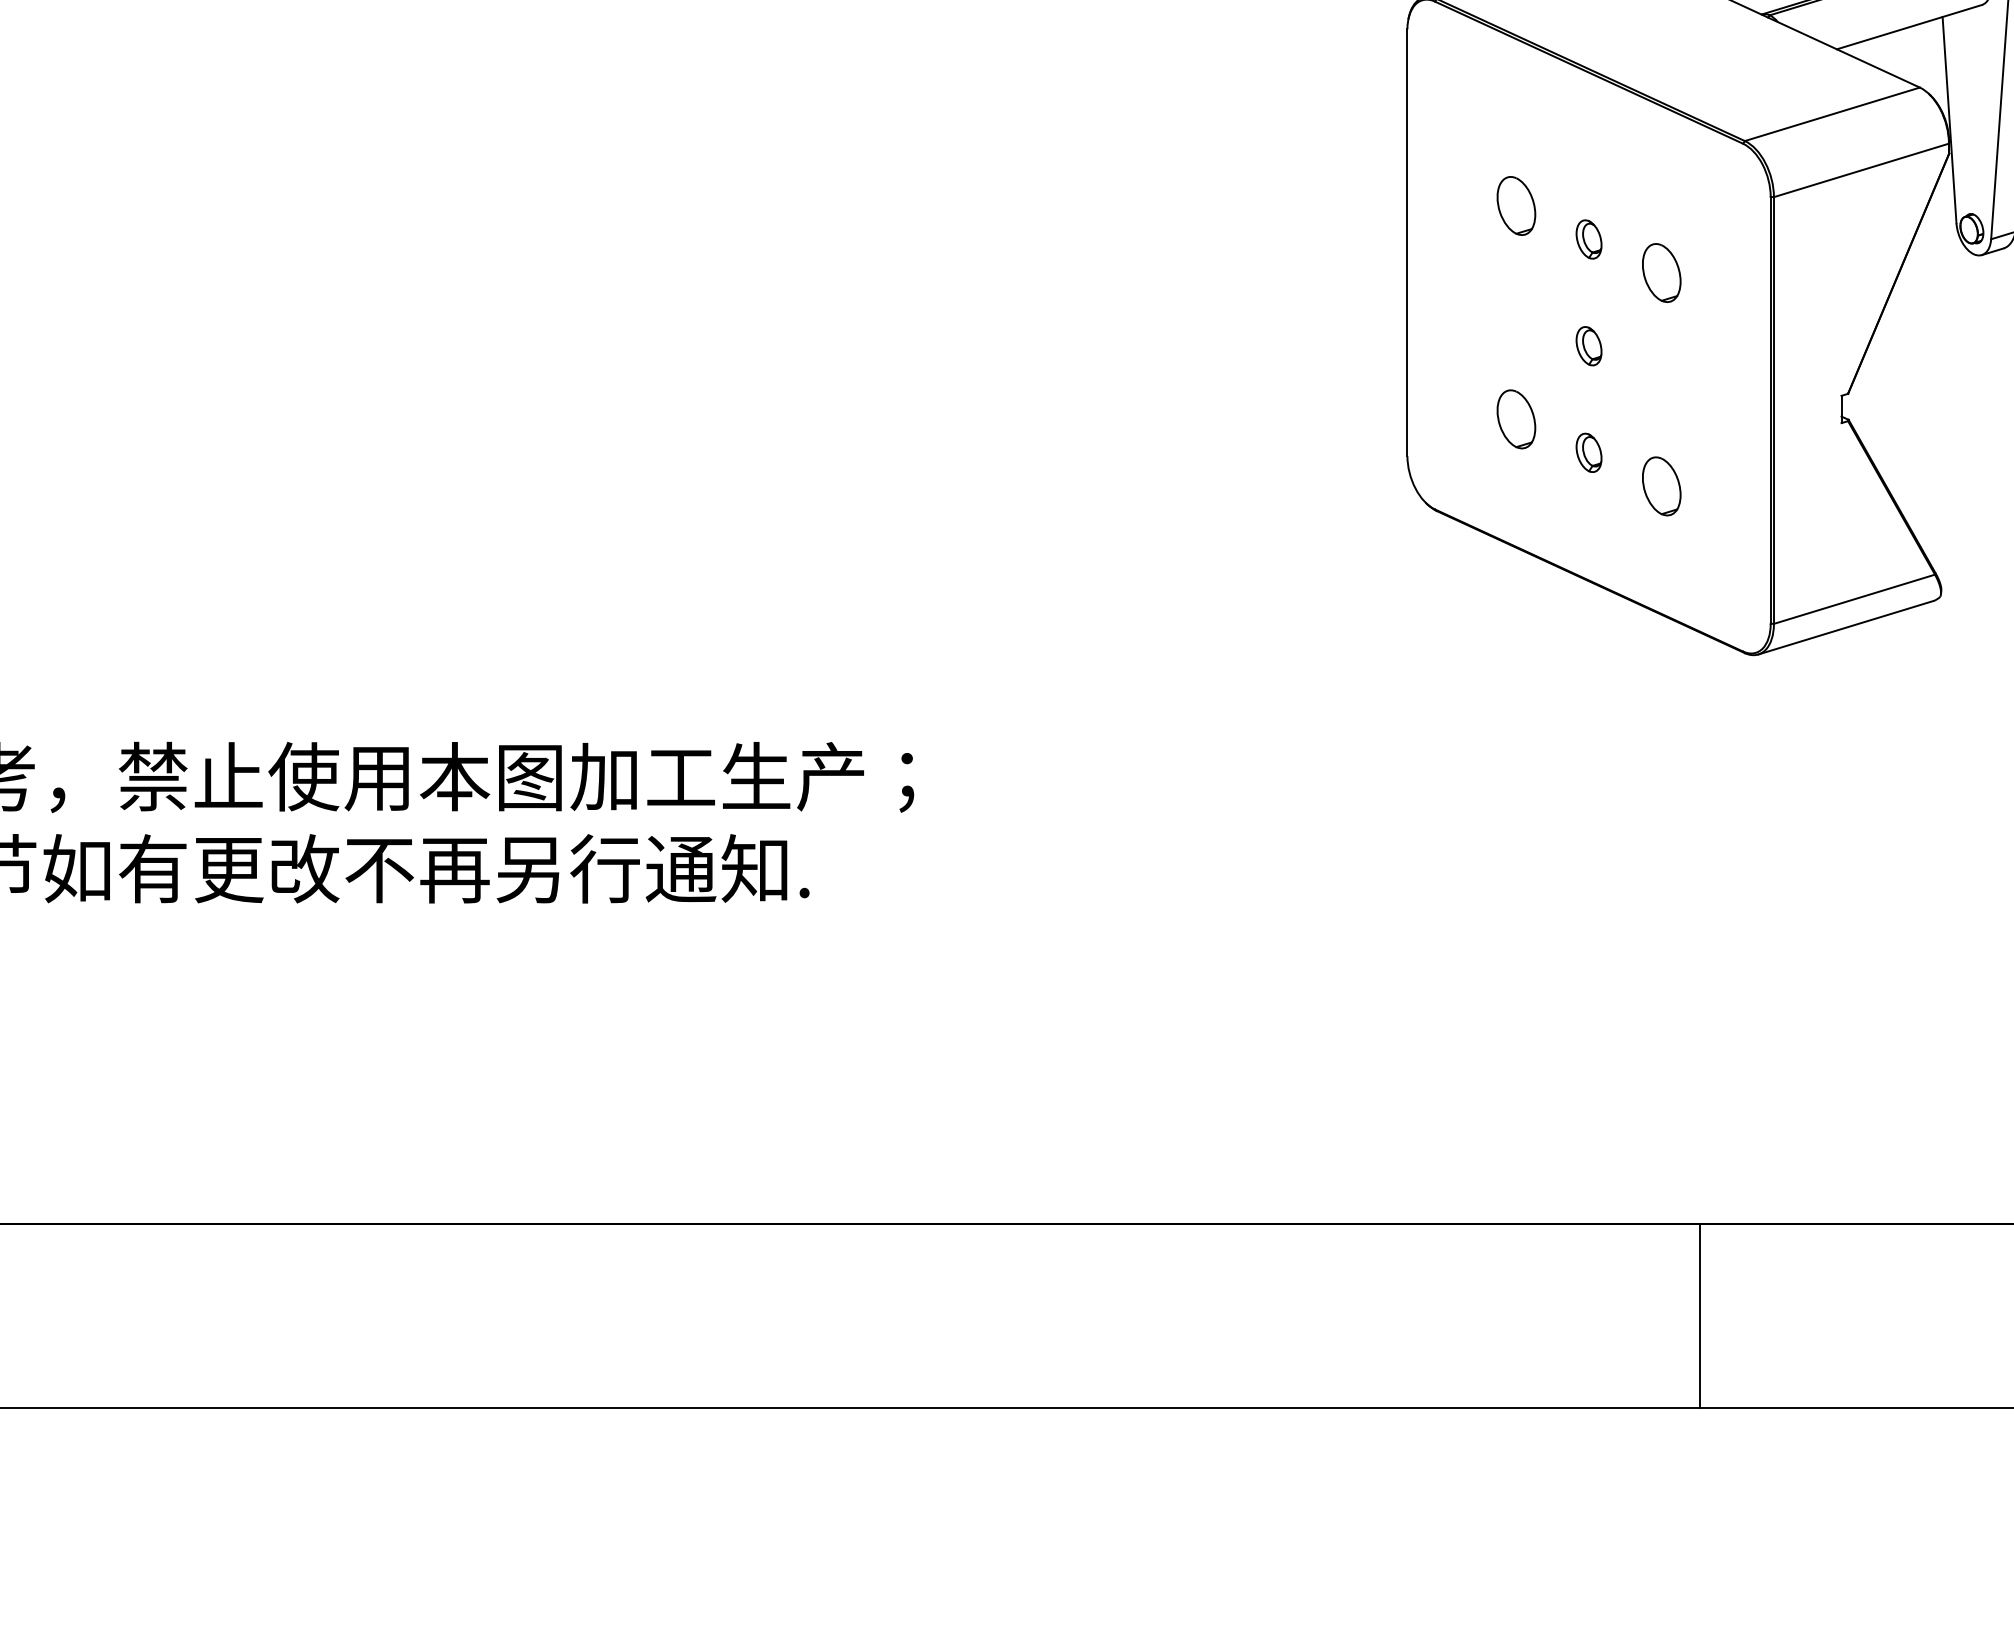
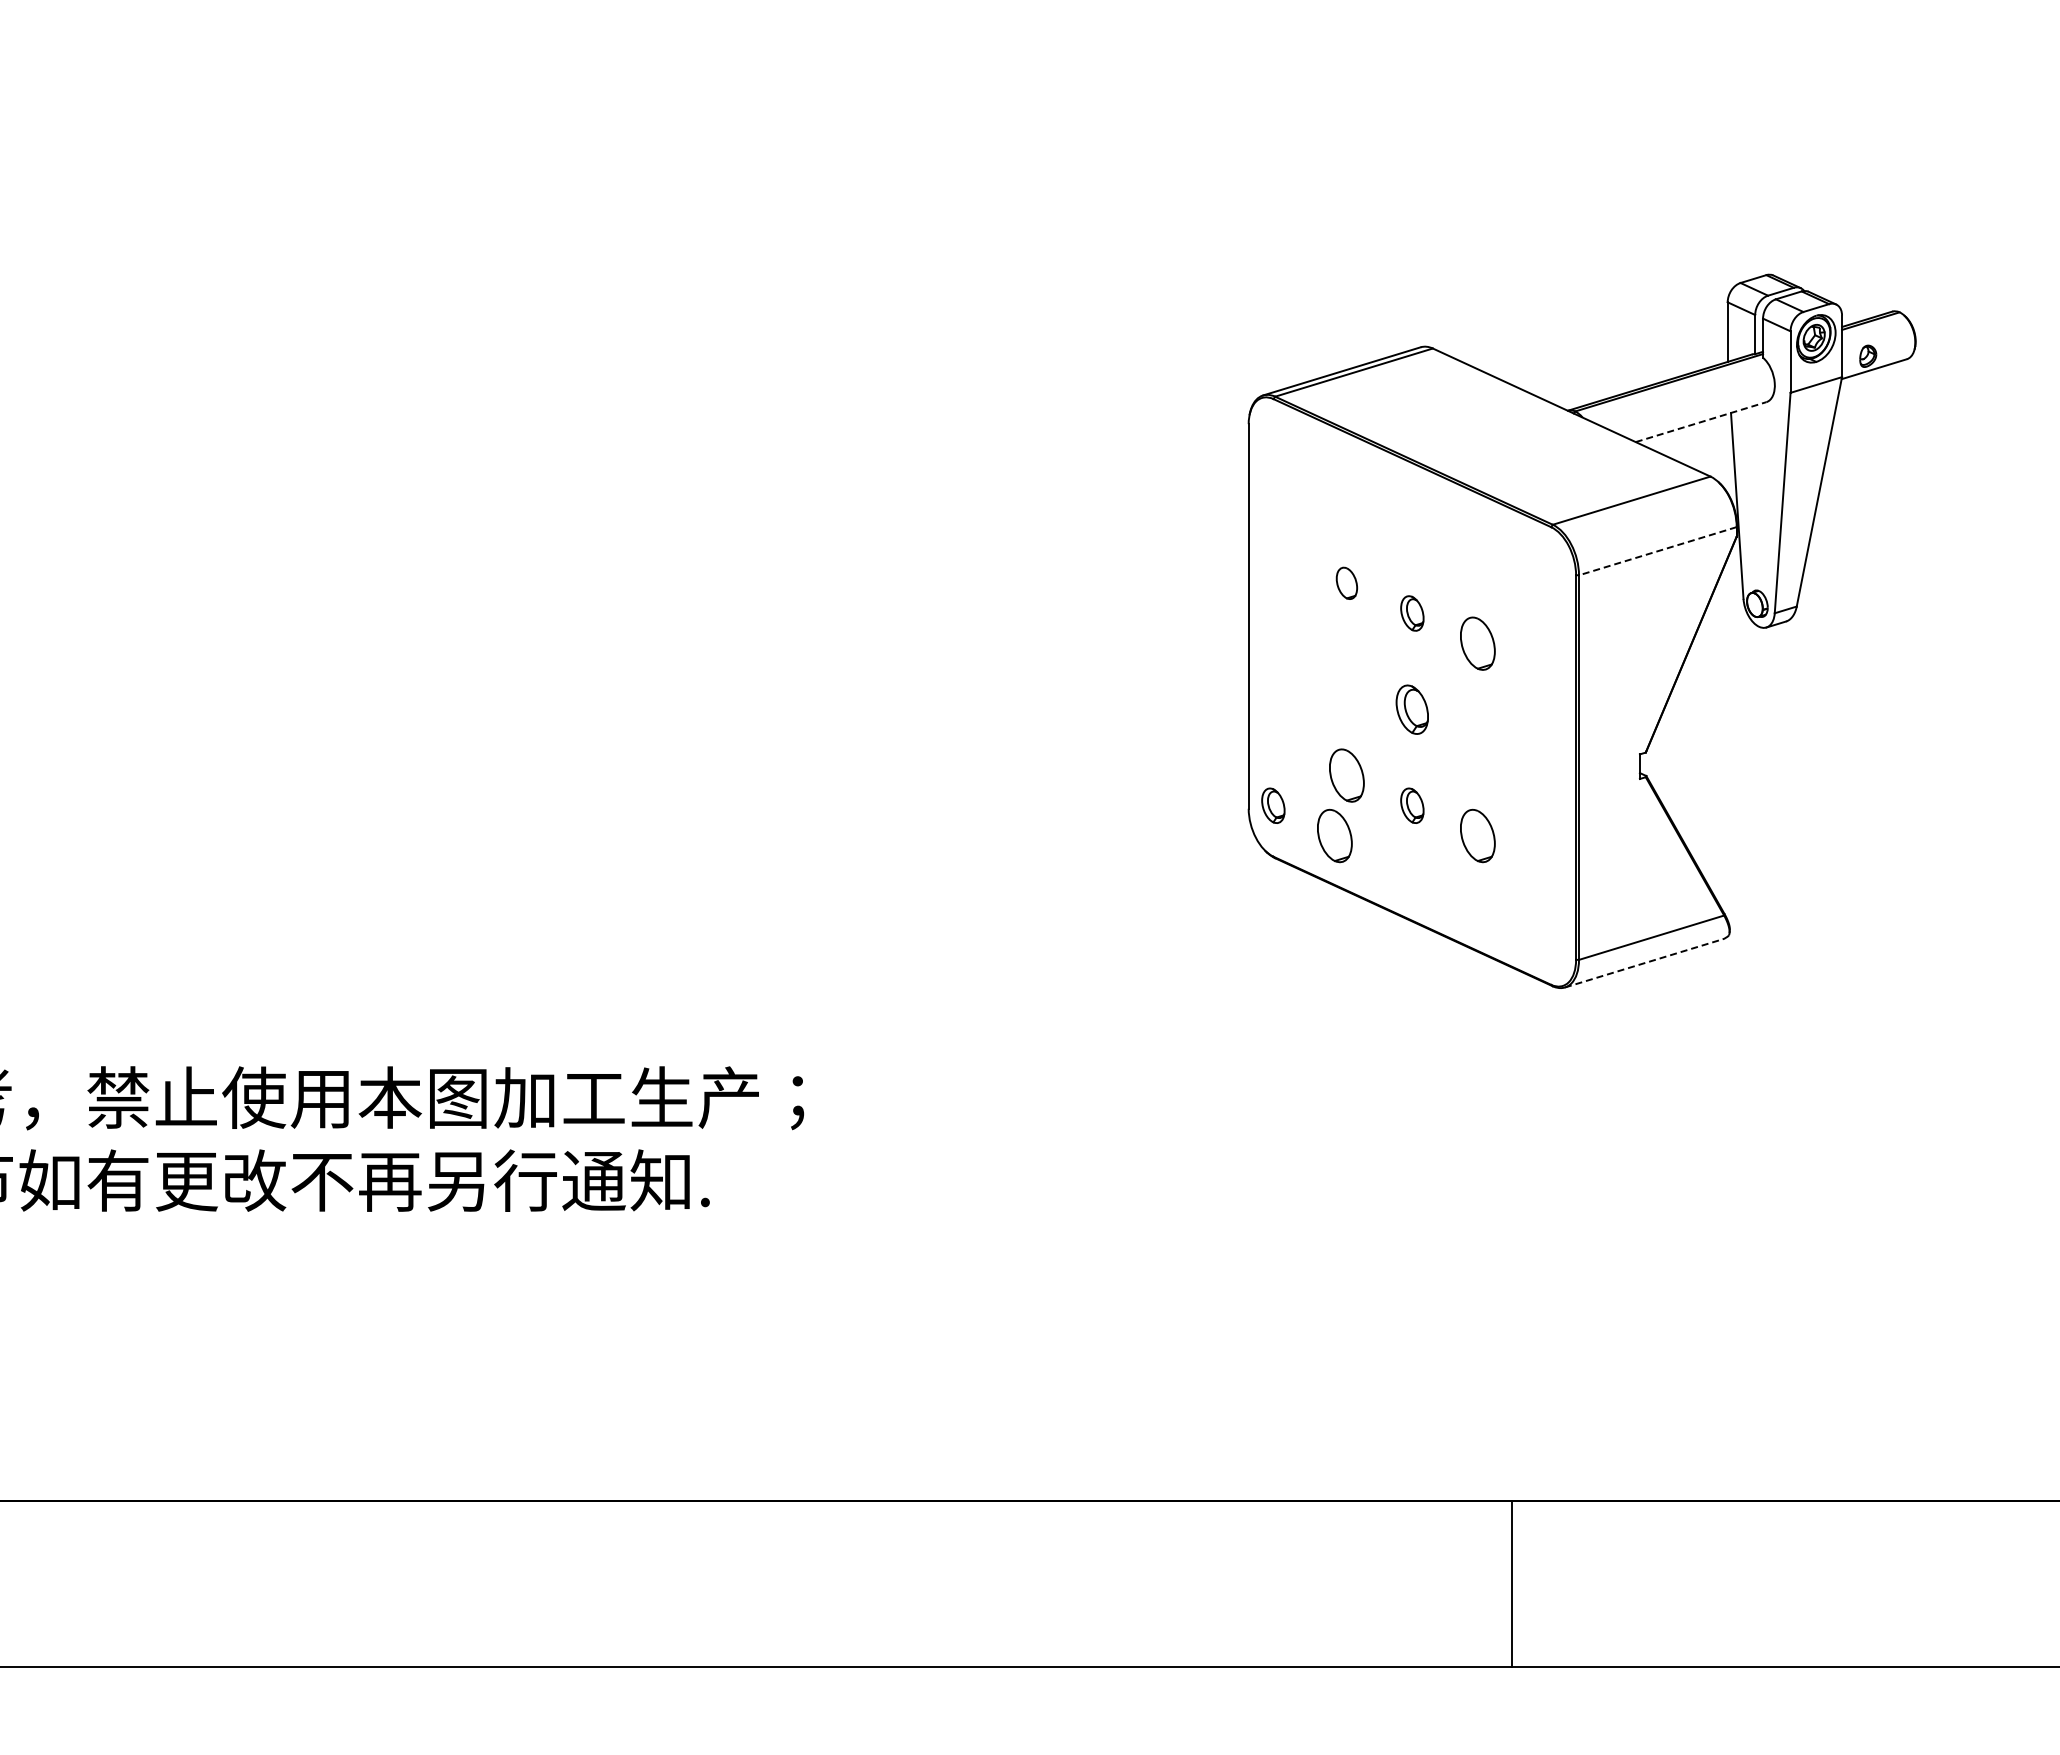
line: (1909, 26) -> (1701, 421), solid -> dashed
line: (1861, 170) -> (1657, 551), solid -> dashed
part: (1515, 206) -> (1346, 583), size x0.6
part: (1589, 346) -> (1412, 709), size x1.4
part: (1434, 452) -> (1273, 805), added
part: (1502, 485) -> (1334, 835), added
line: (1846, 627) -> (1644, 963), solid -> dashed

